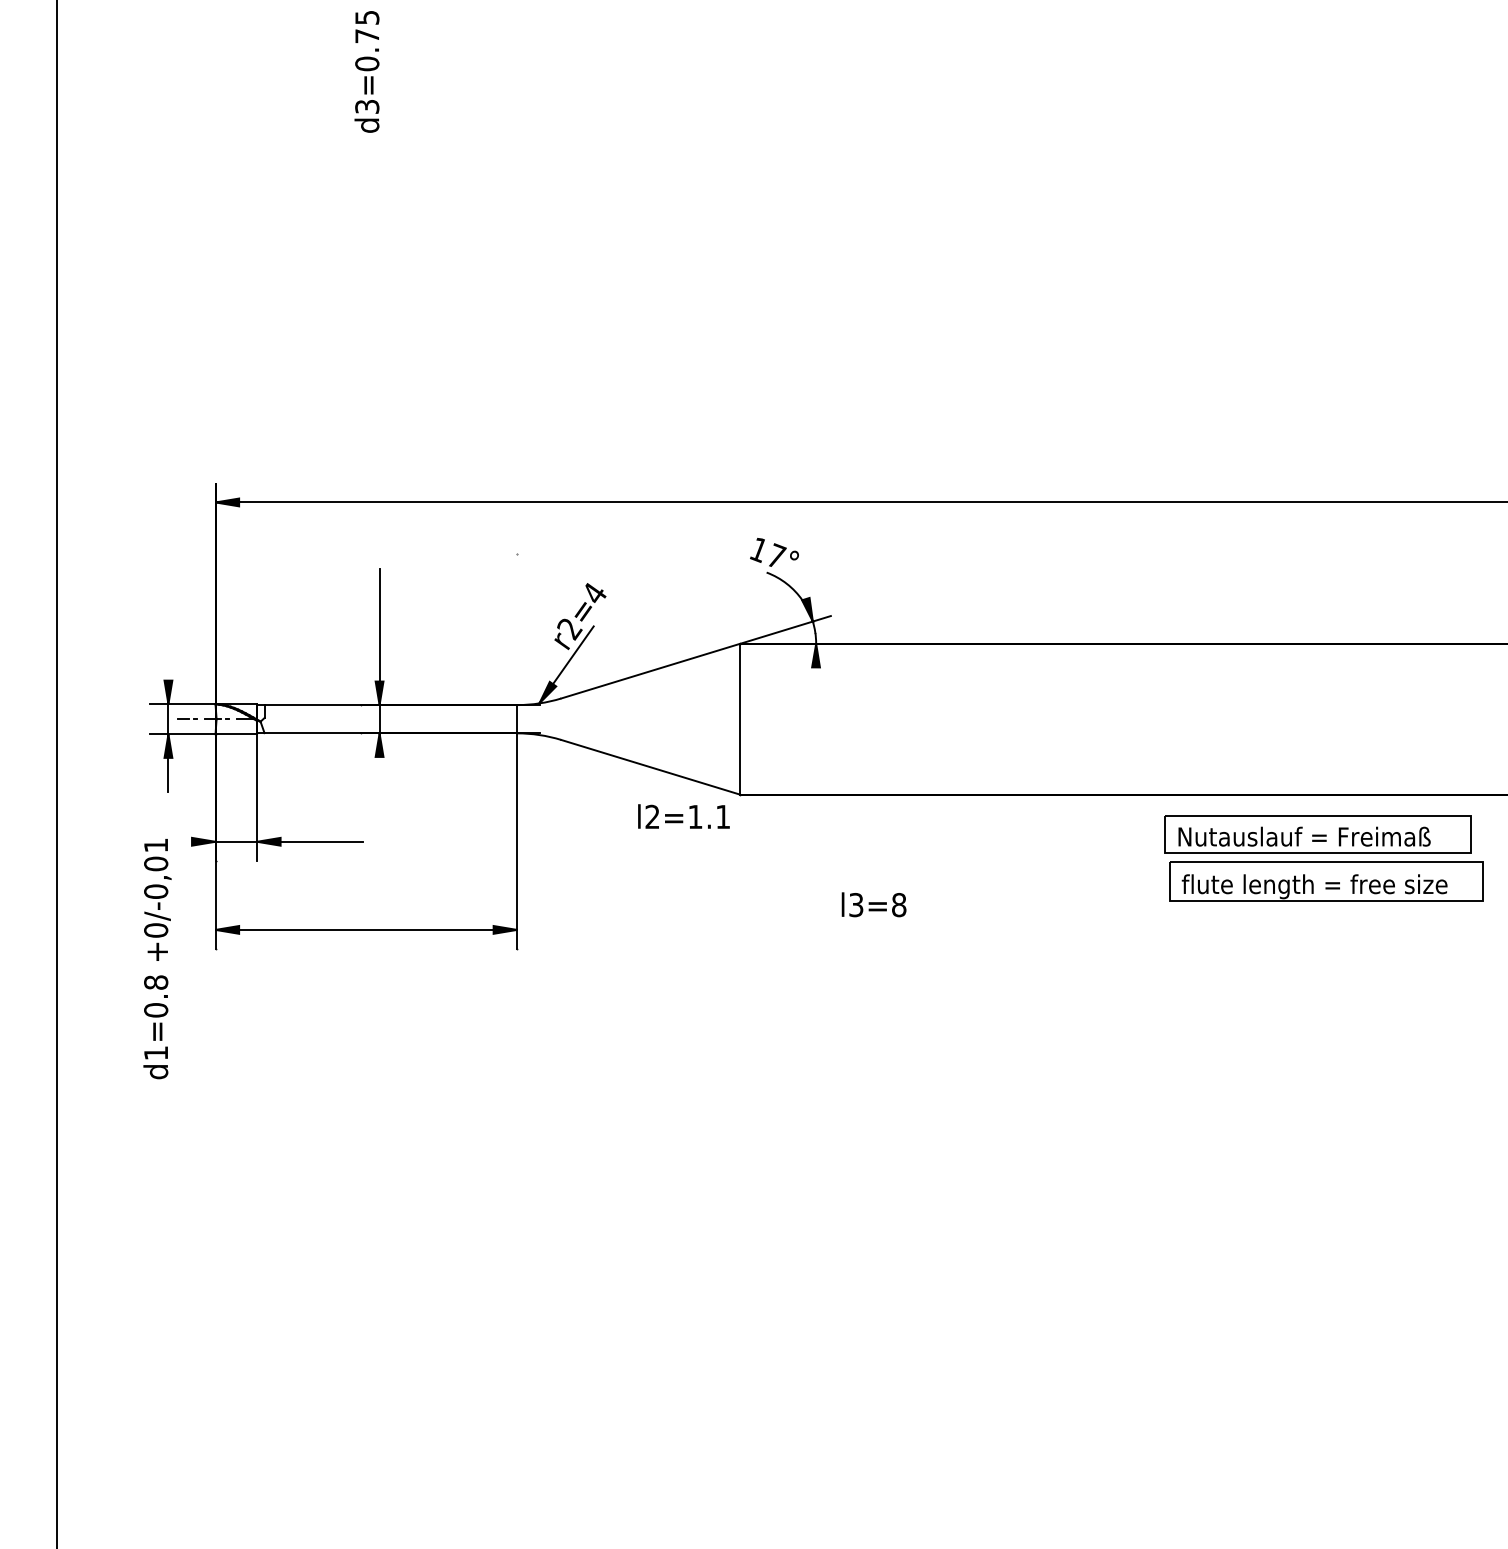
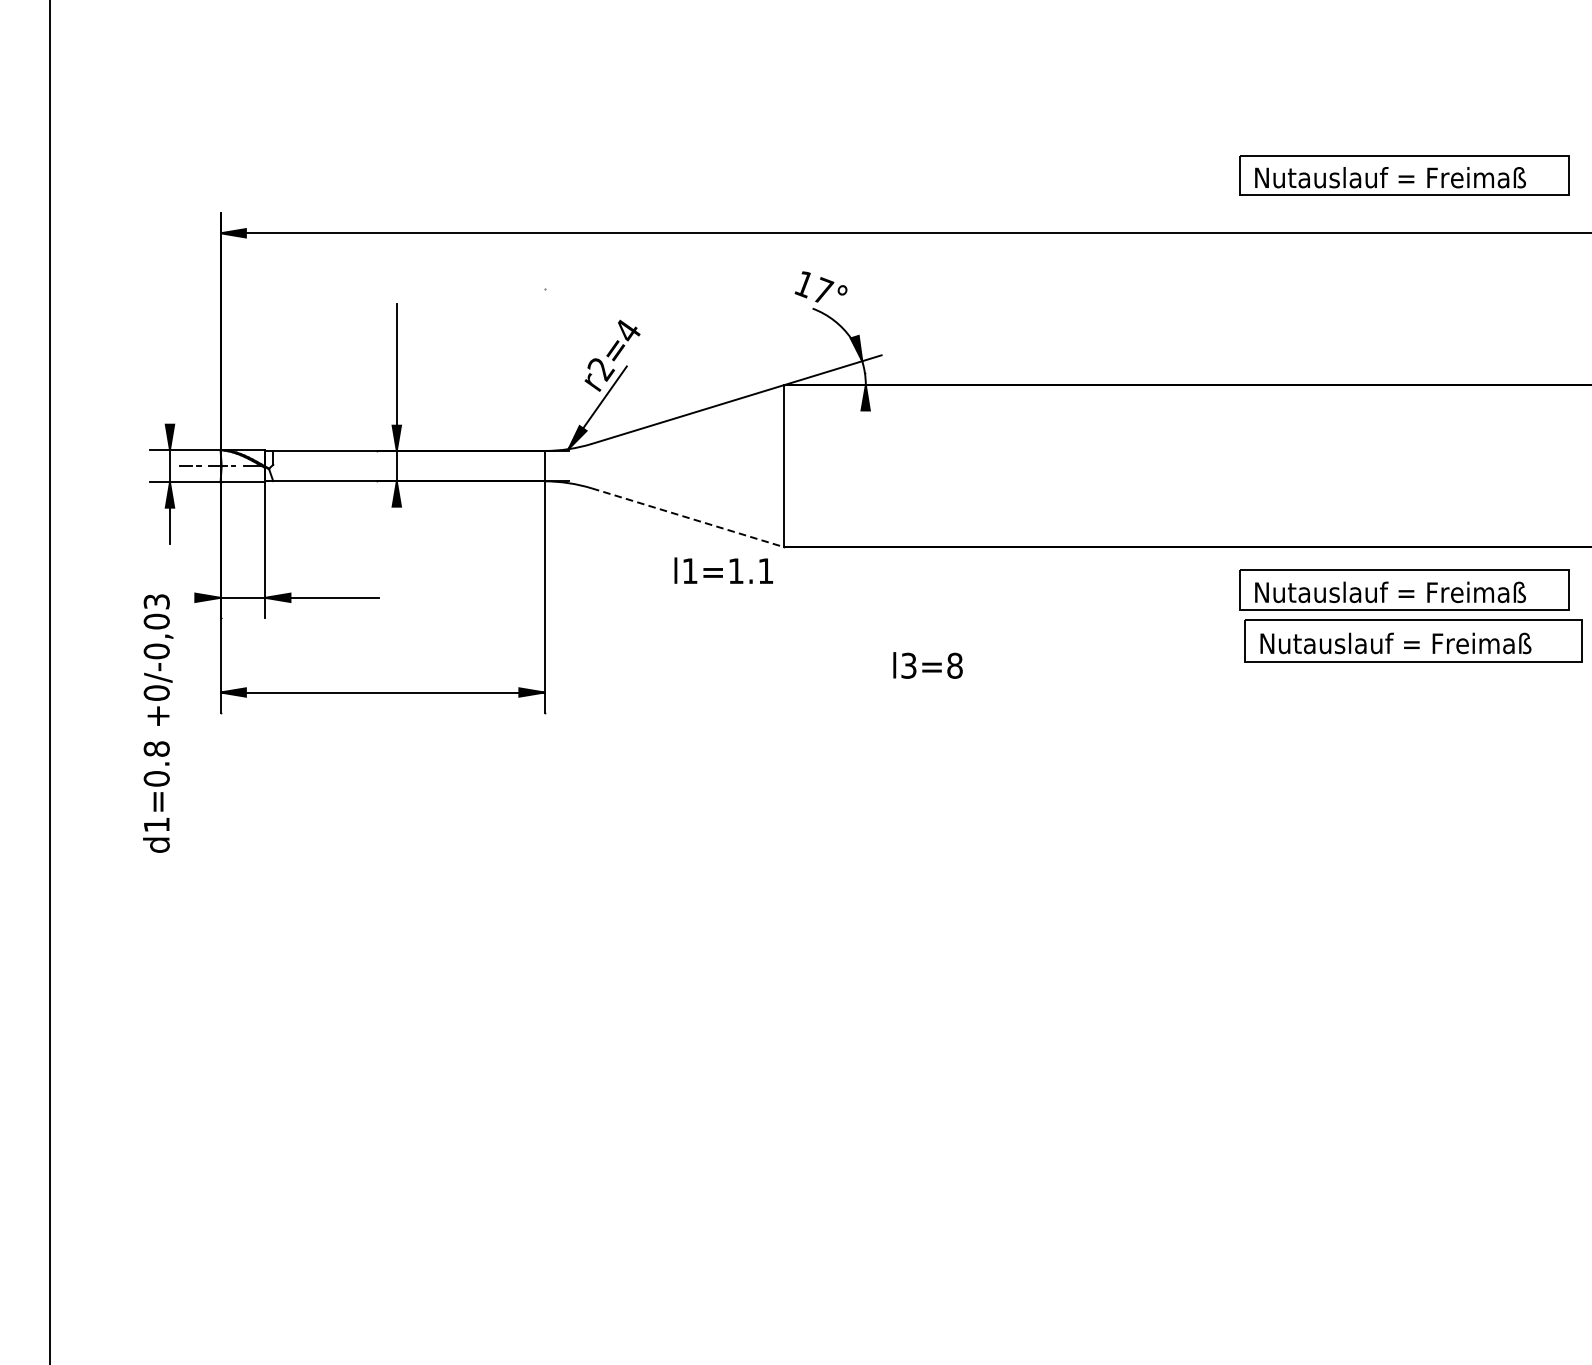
part: (1317, 448) -> (1404, 175), added
line: (650, 767) -> (687, 518), solid -> dashed
text: (652, 816) -> (689, 570), l2=1.1 -> l1=1.1
text: (156, 845) -> (157, 601), +0/-0,01 -> +0/-0,03
text: (1314, 886) -> (1401, 645), flute length = free size -> Nutauslauf = Freimaß

